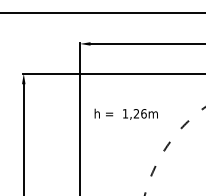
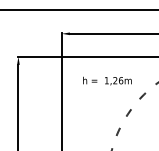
text: (126, 113) -> (107, 80), moved

